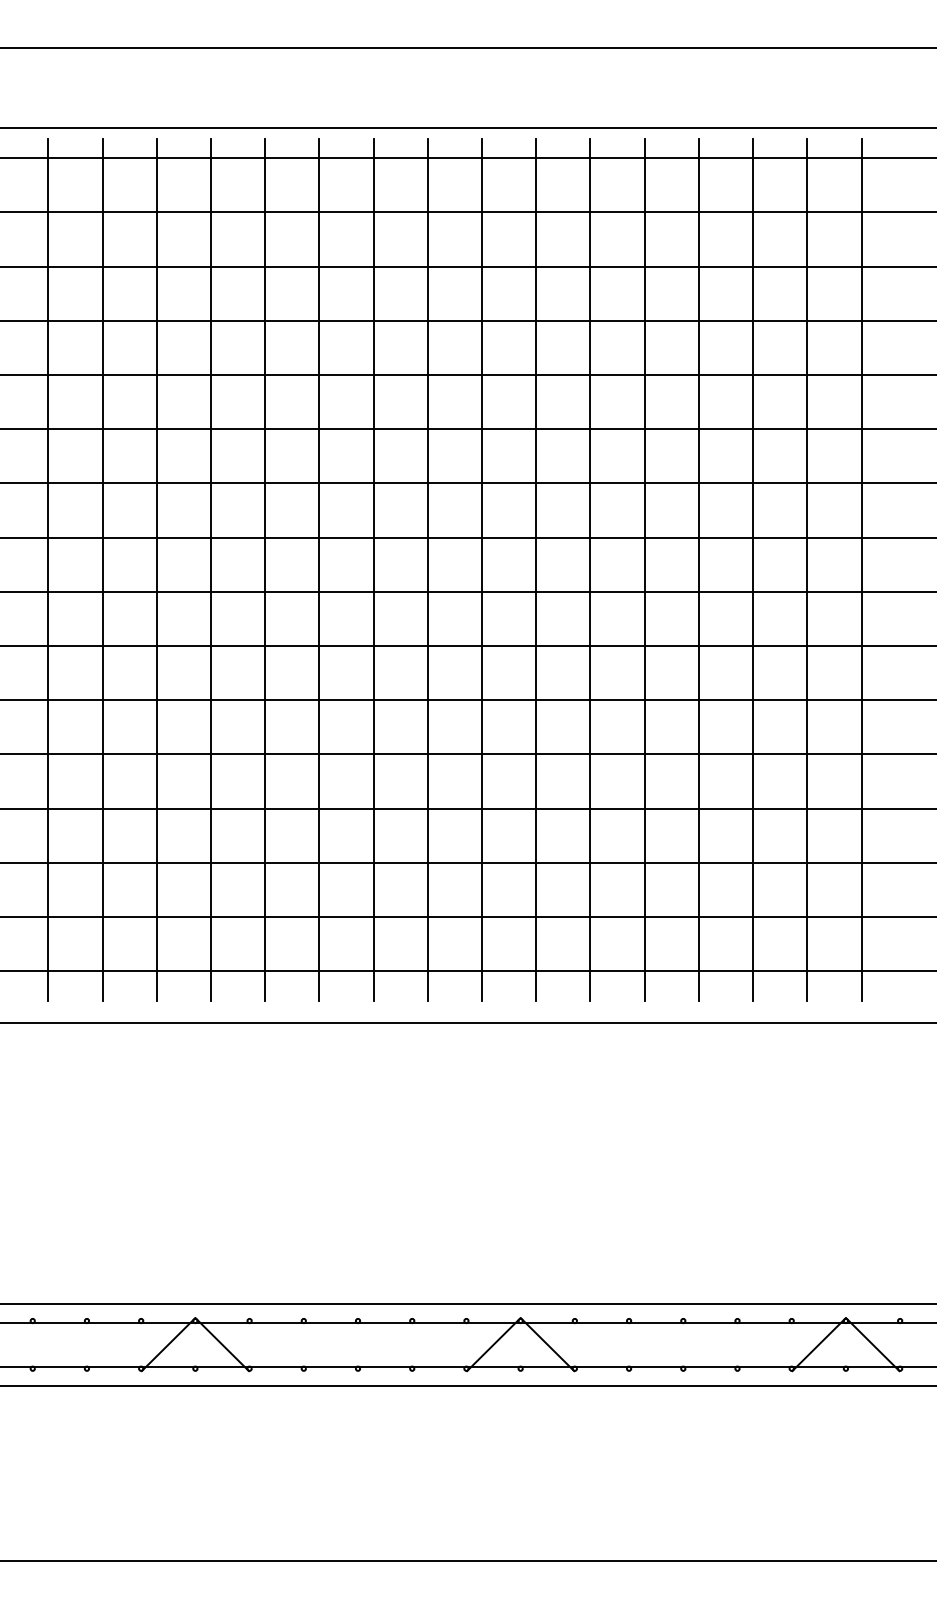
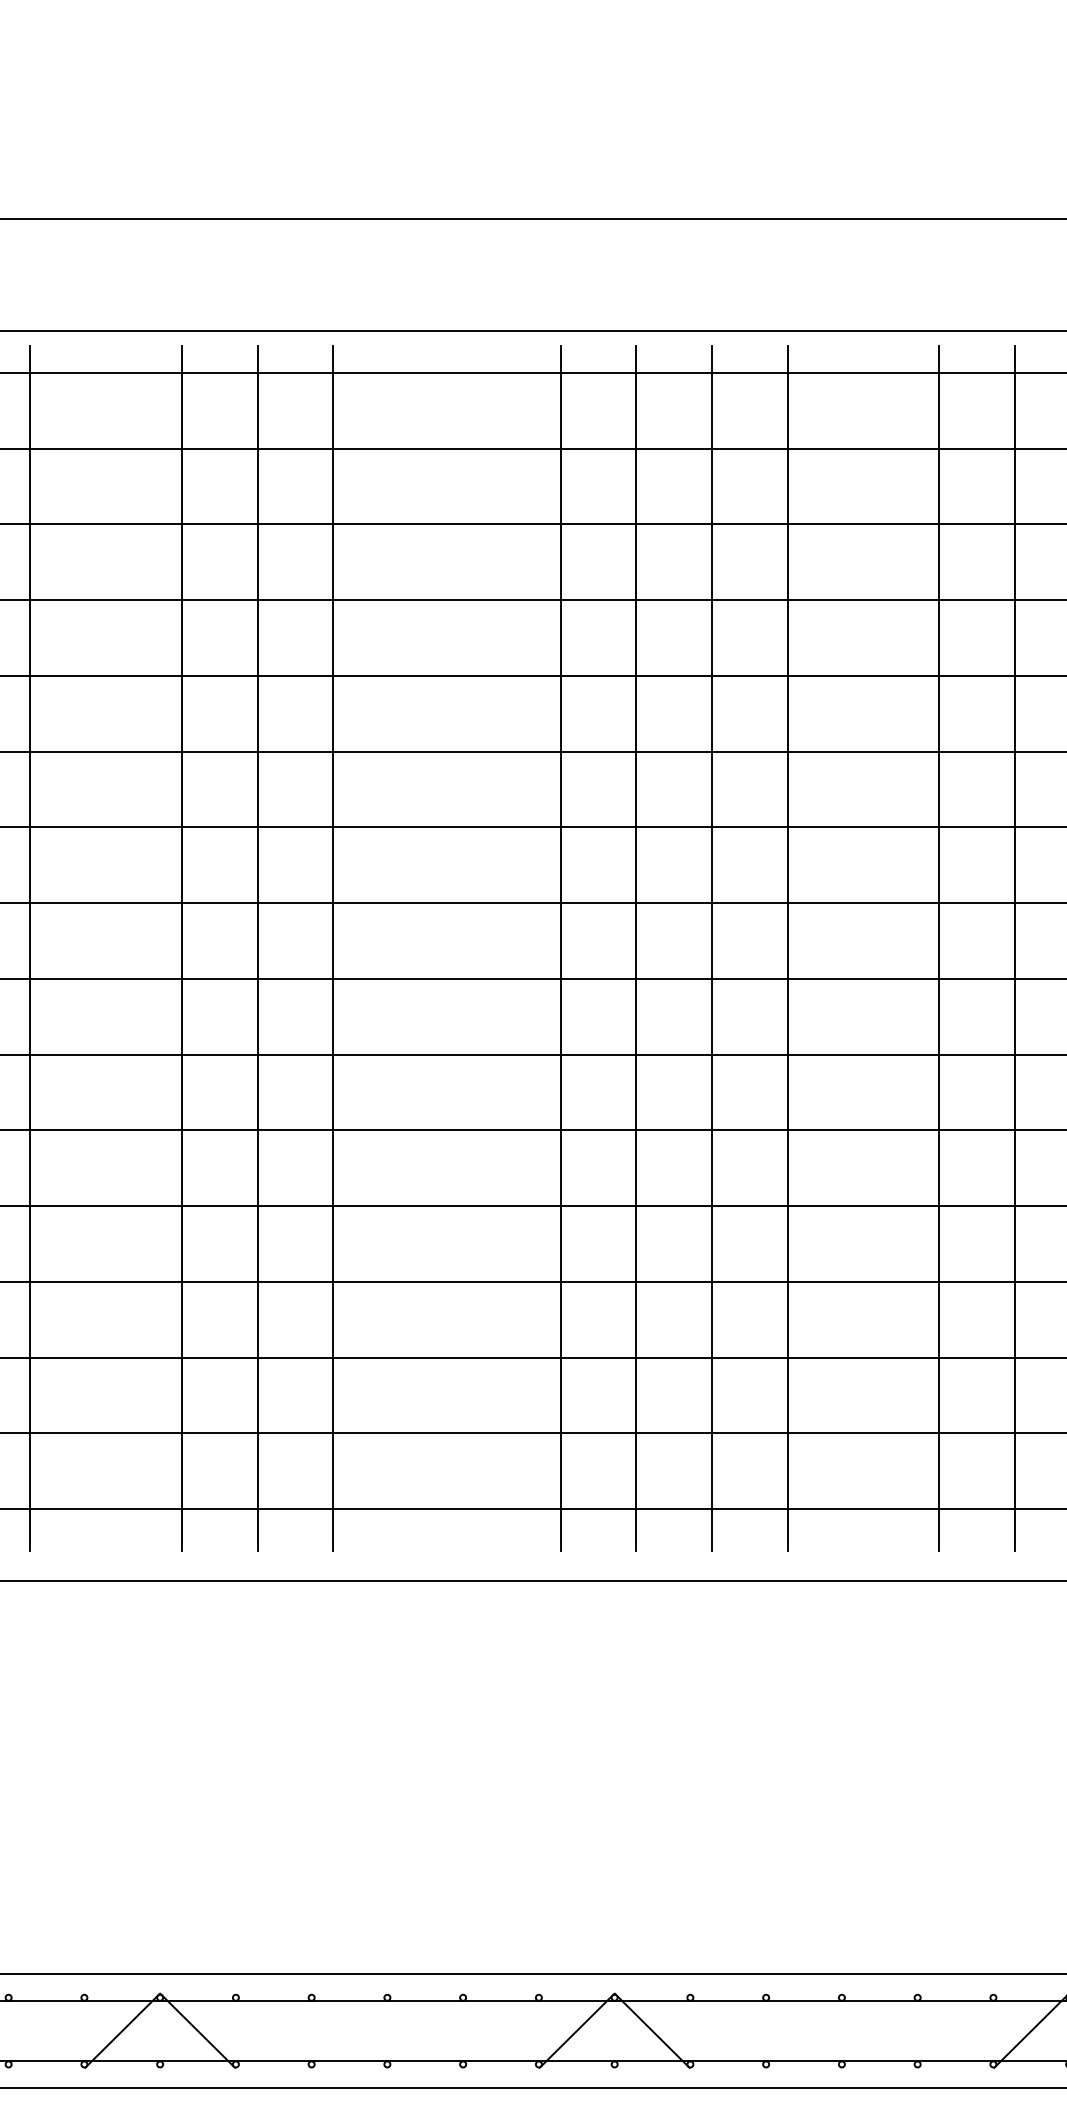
line: (156, 570) -> (105, 949), removed
line: (373, 570) -> (409, 949), removed
line: (427, 570) -> (484, 949), removed
line: (698, 570) -> (863, 949), removed

